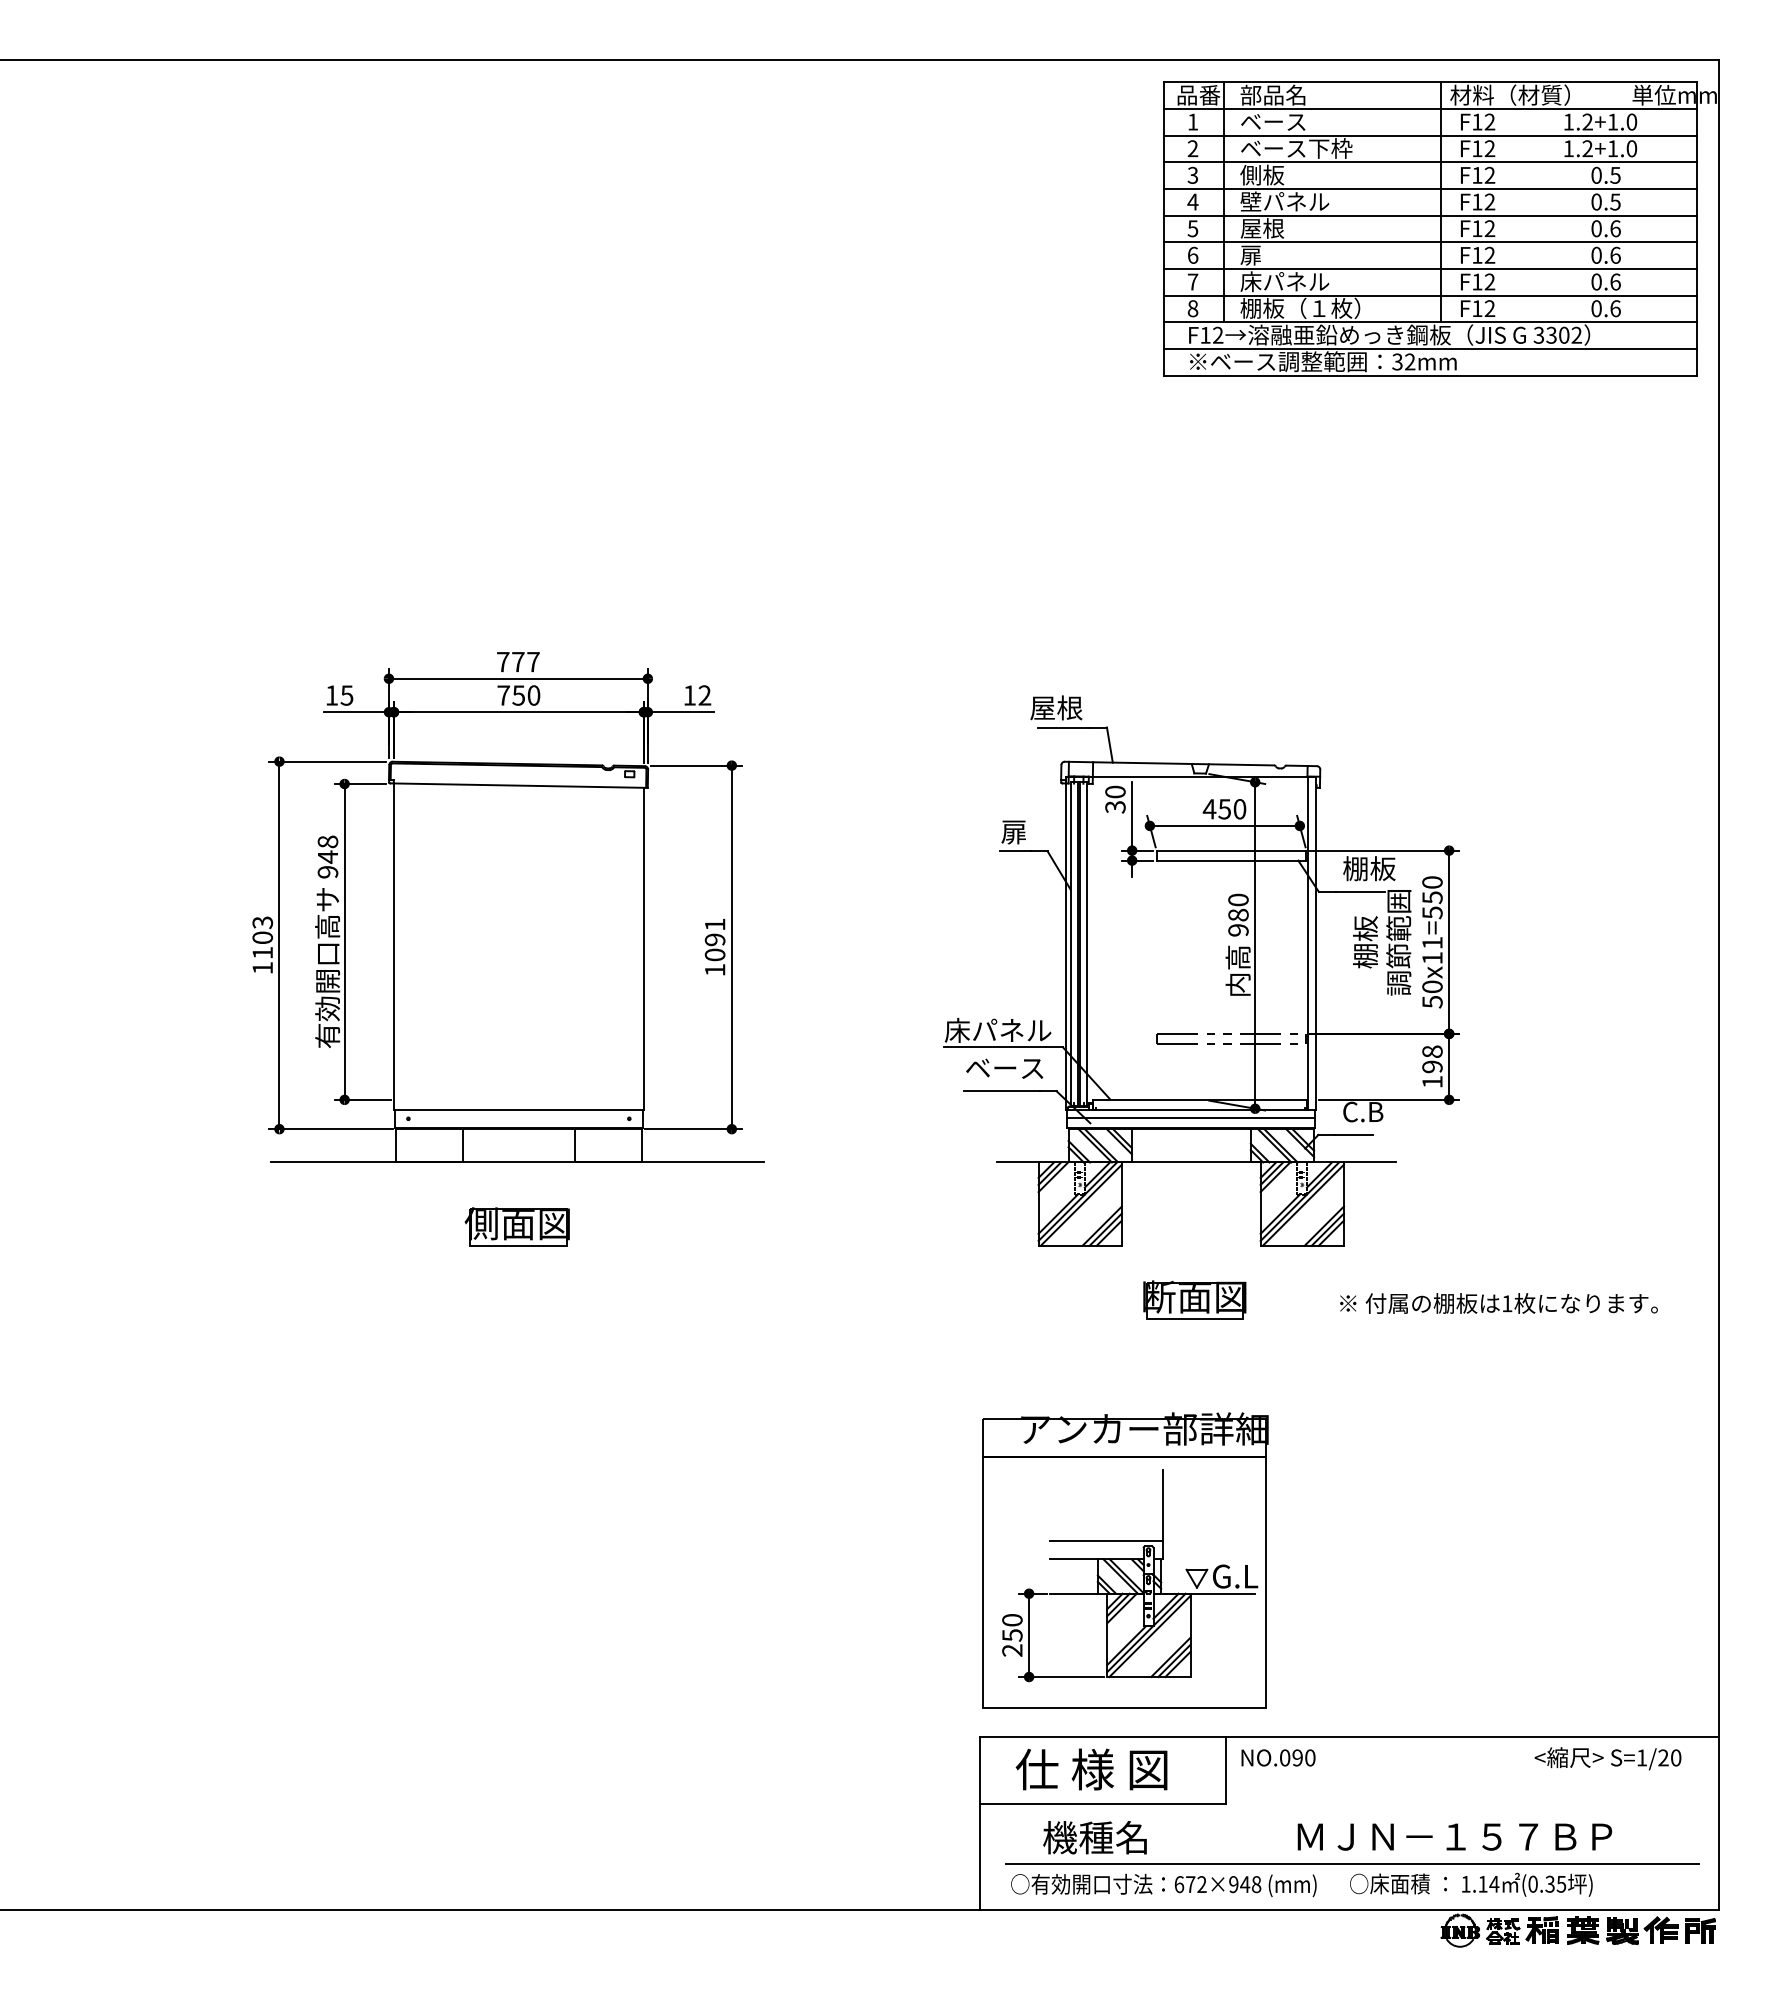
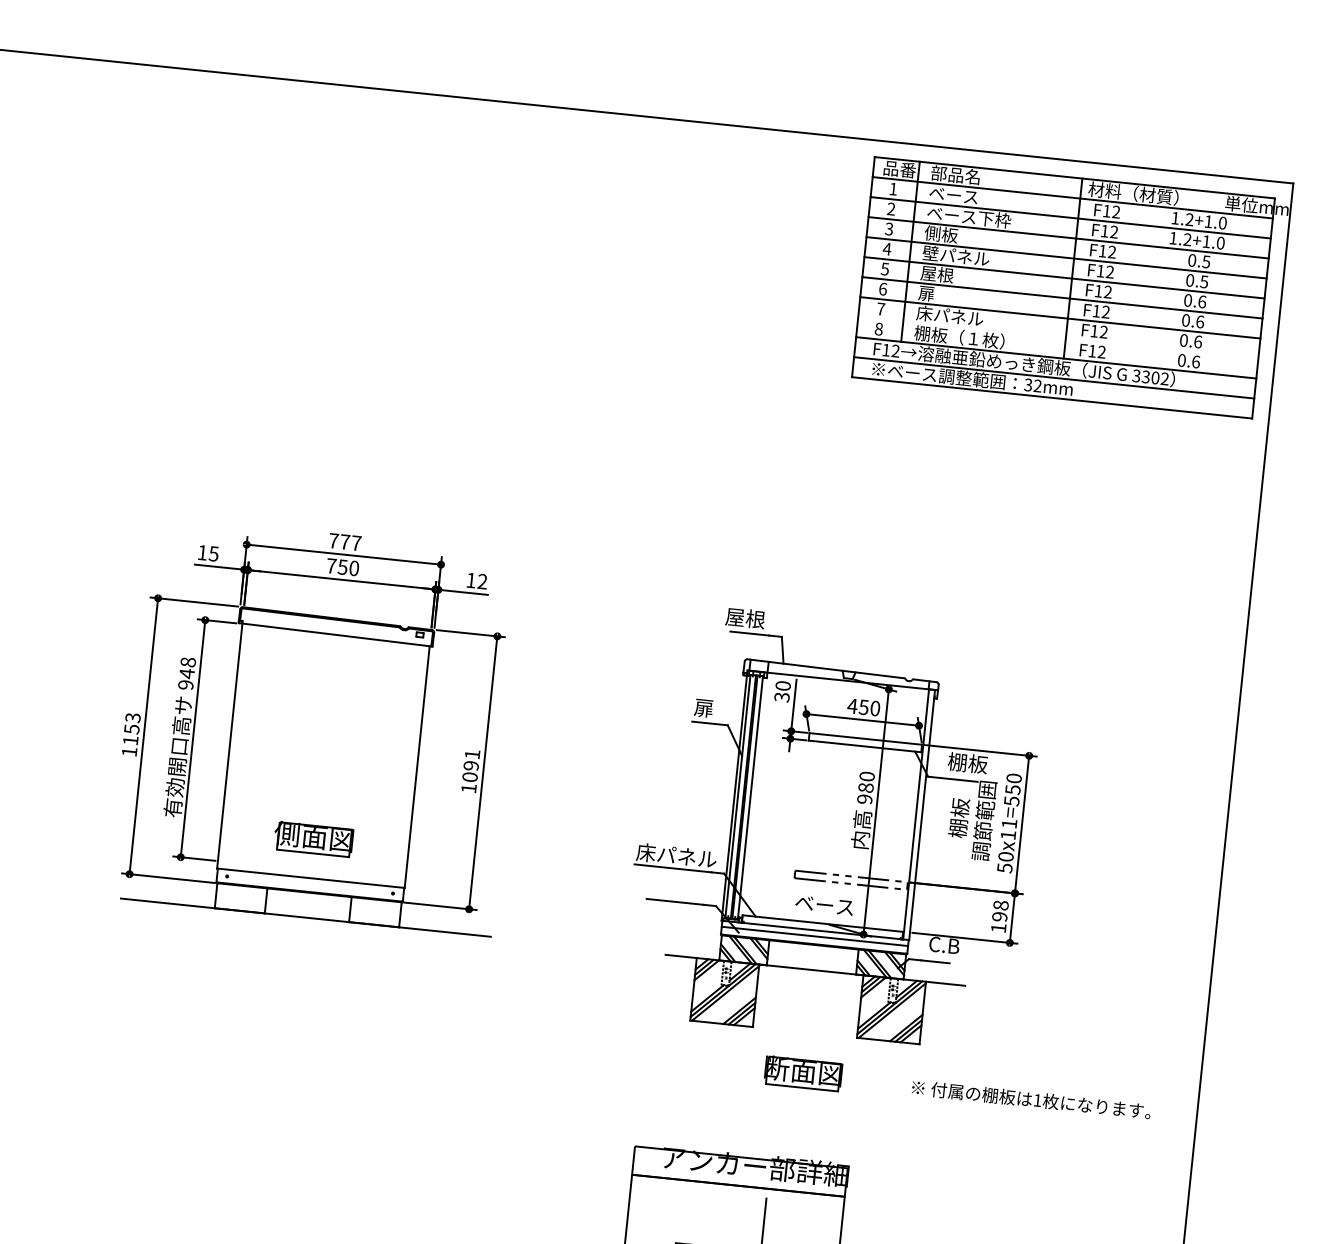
line: (1430, 295) -> (1058, 337), removed
text: (262, 937) -> (131, 728), 1103 -> 1153
text: (1004, 1068) -> (824, 905), moved
part: (516, 1226) -> (313, 838), moved

